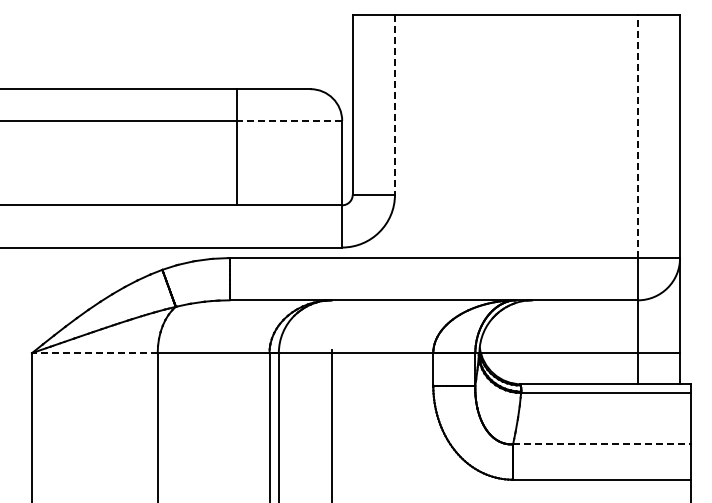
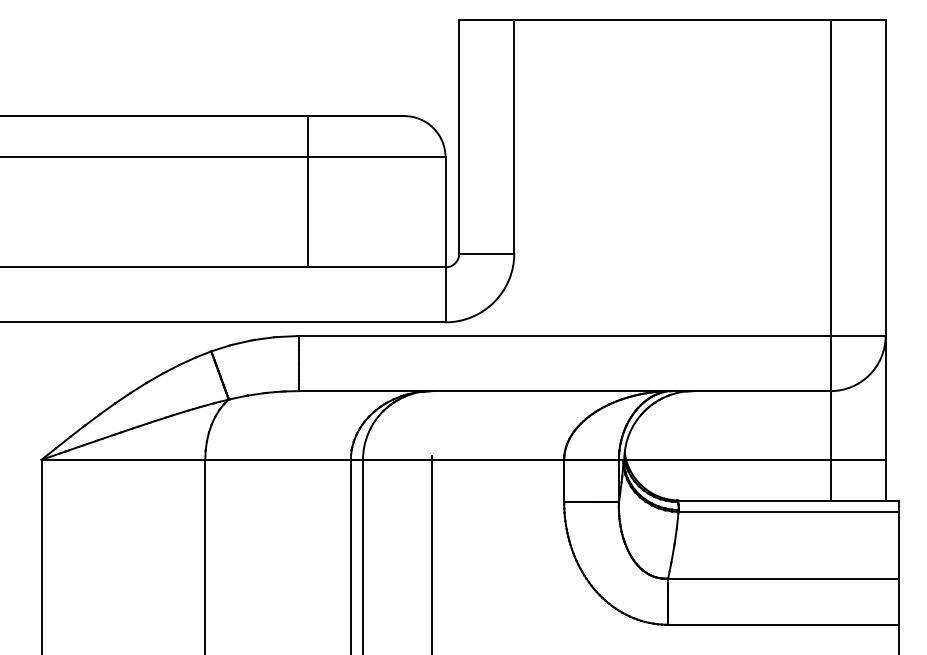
line: (394, 105) -> (513, 137), dashed -> solid
line: (289, 120) -> (376, 156), dashed -> solid
line: (637, 136) -> (830, 177), dashed -> solid
line: (94, 353) -> (122, 460), dashed -> solid
line: (601, 444) -> (783, 578), dashed -> solid

